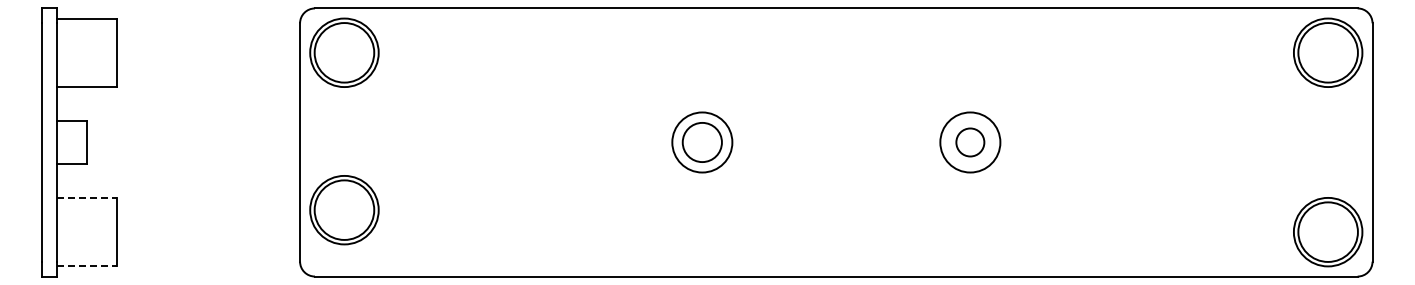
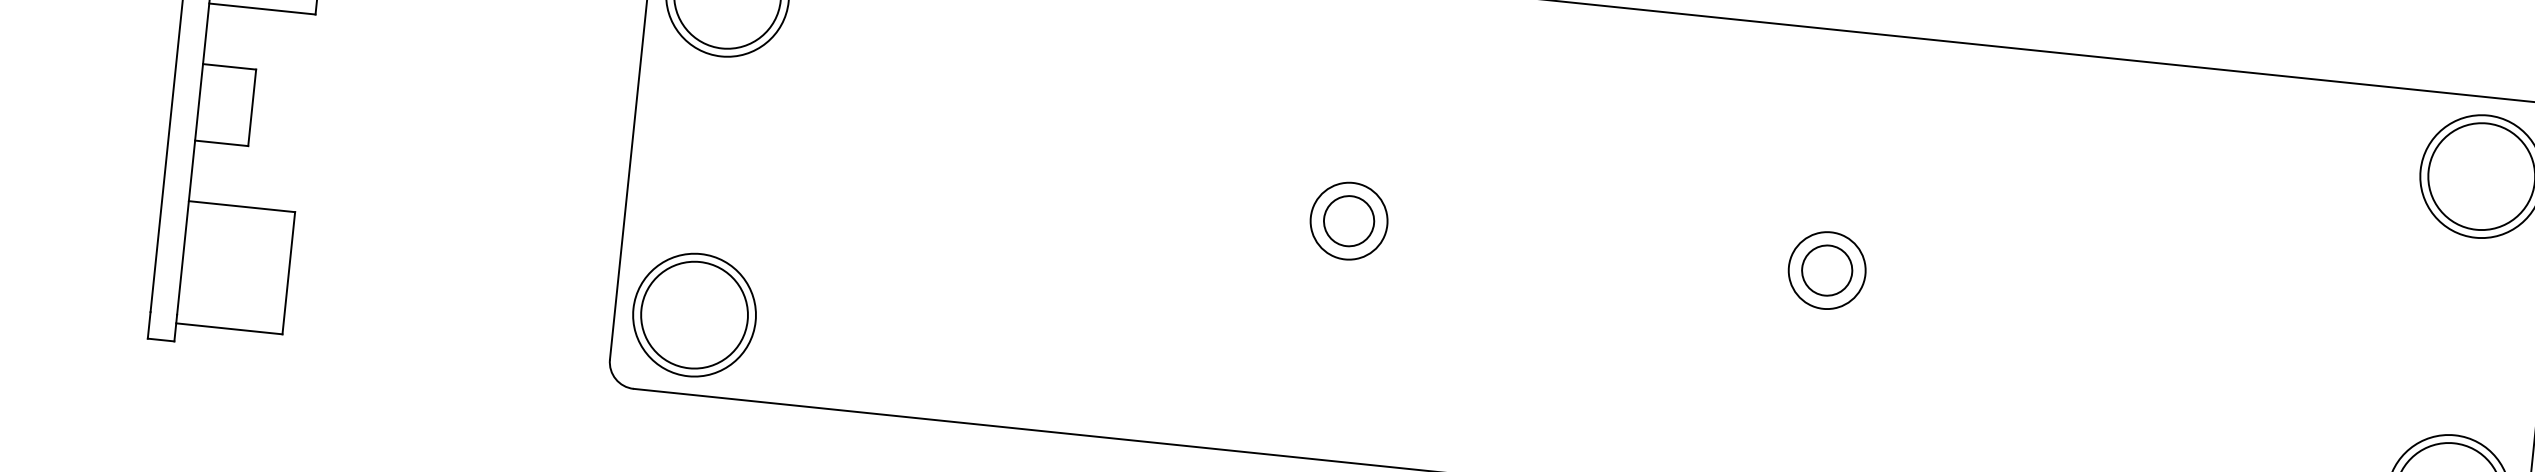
part: (701, 142) -> (1347, 221), size x0.71
circle: (969, 142) -> (1825, 270), size x0.71
line: (87, 197) -> (242, 205), dashed -> solid
part: (344, 210) -> (694, 315), moved
line: (87, 266) -> (230, 329), dashed -> solid

